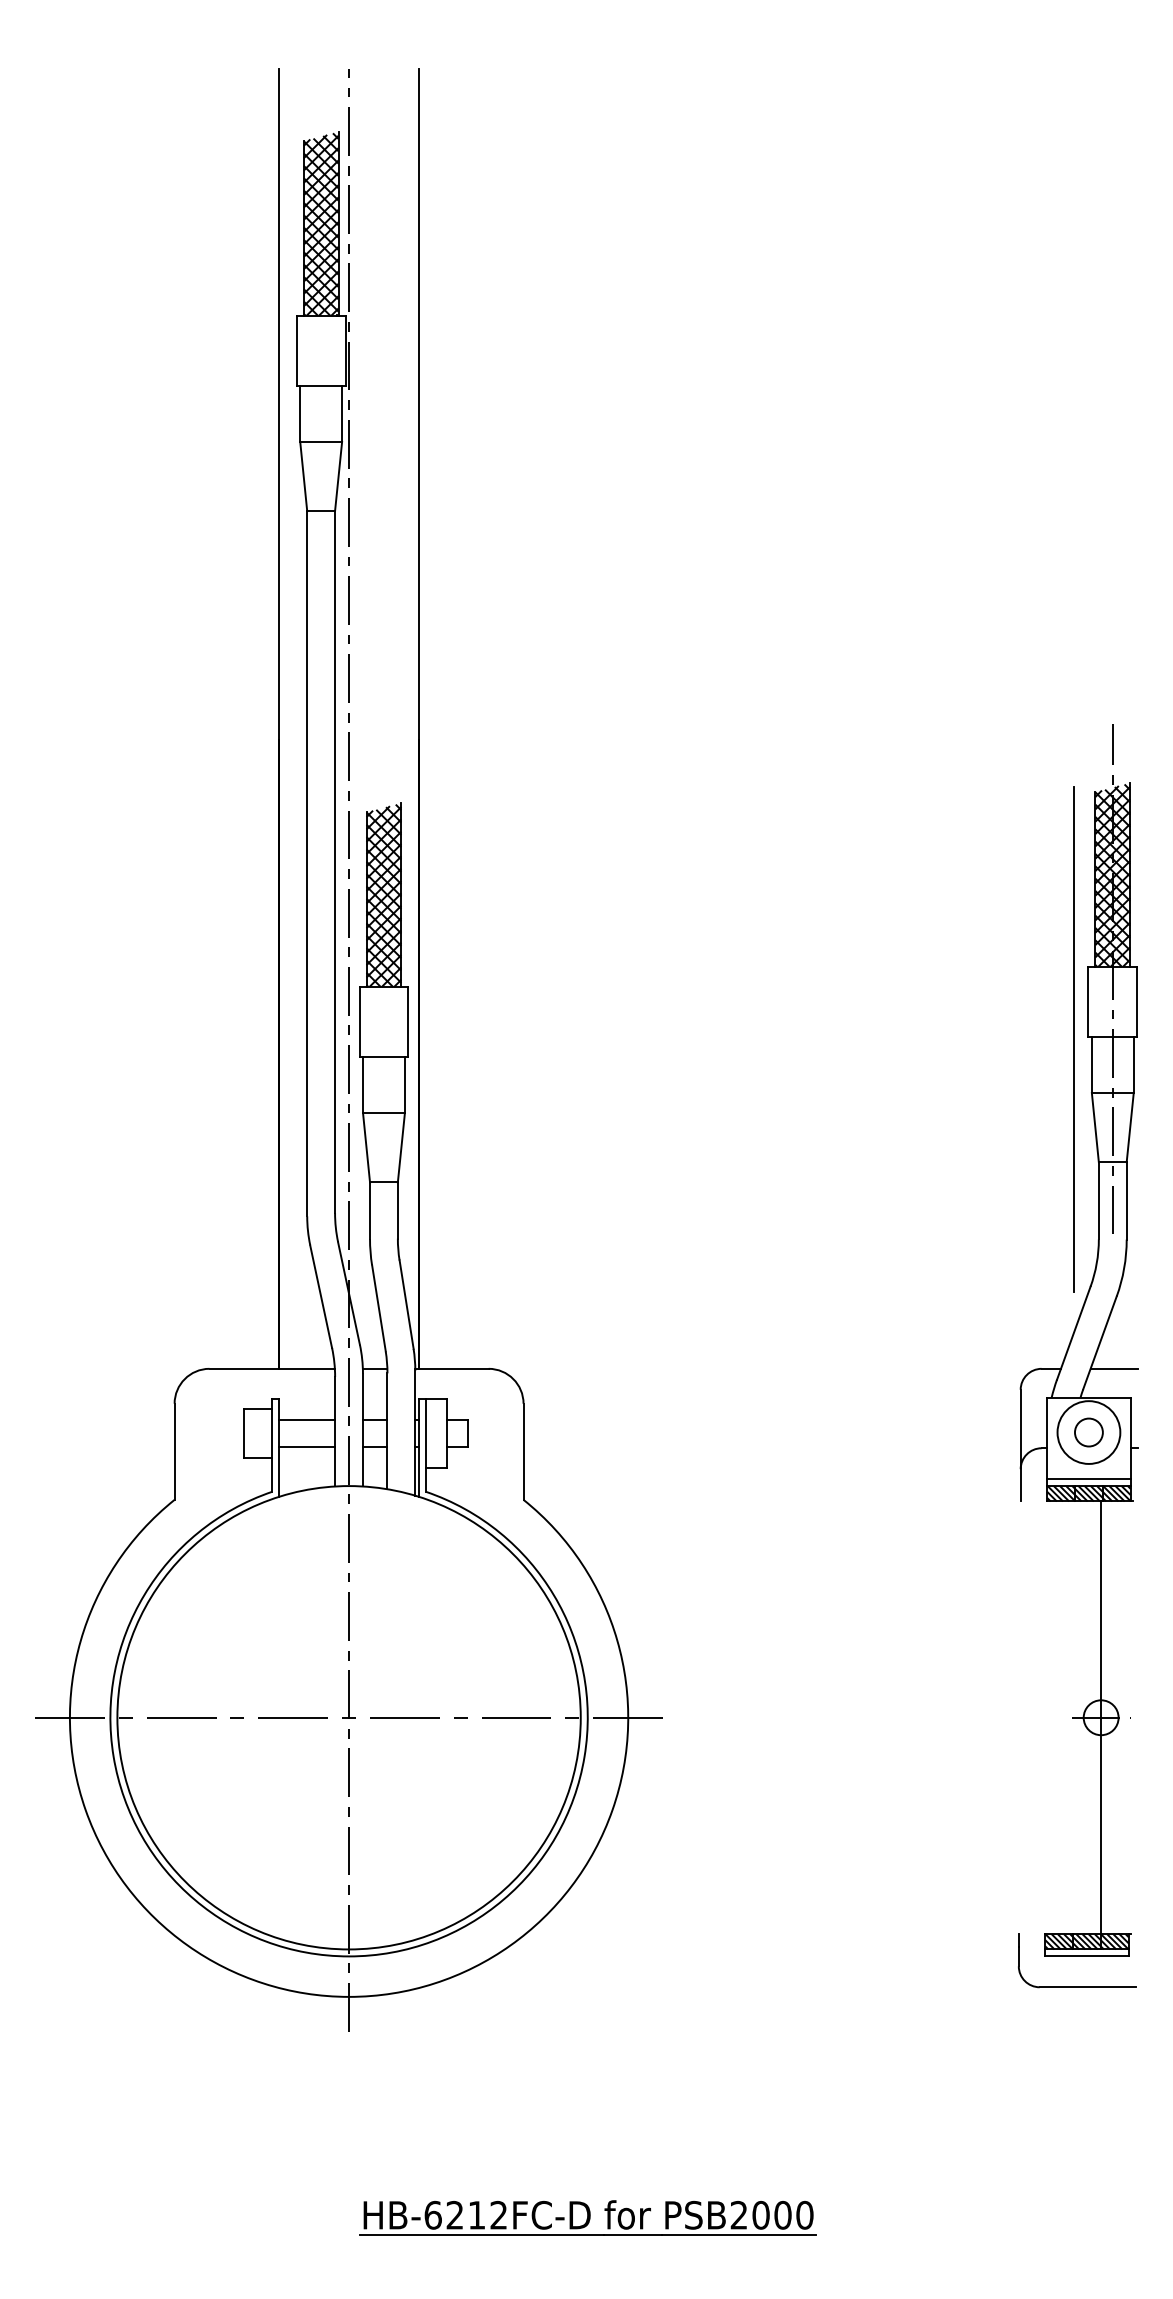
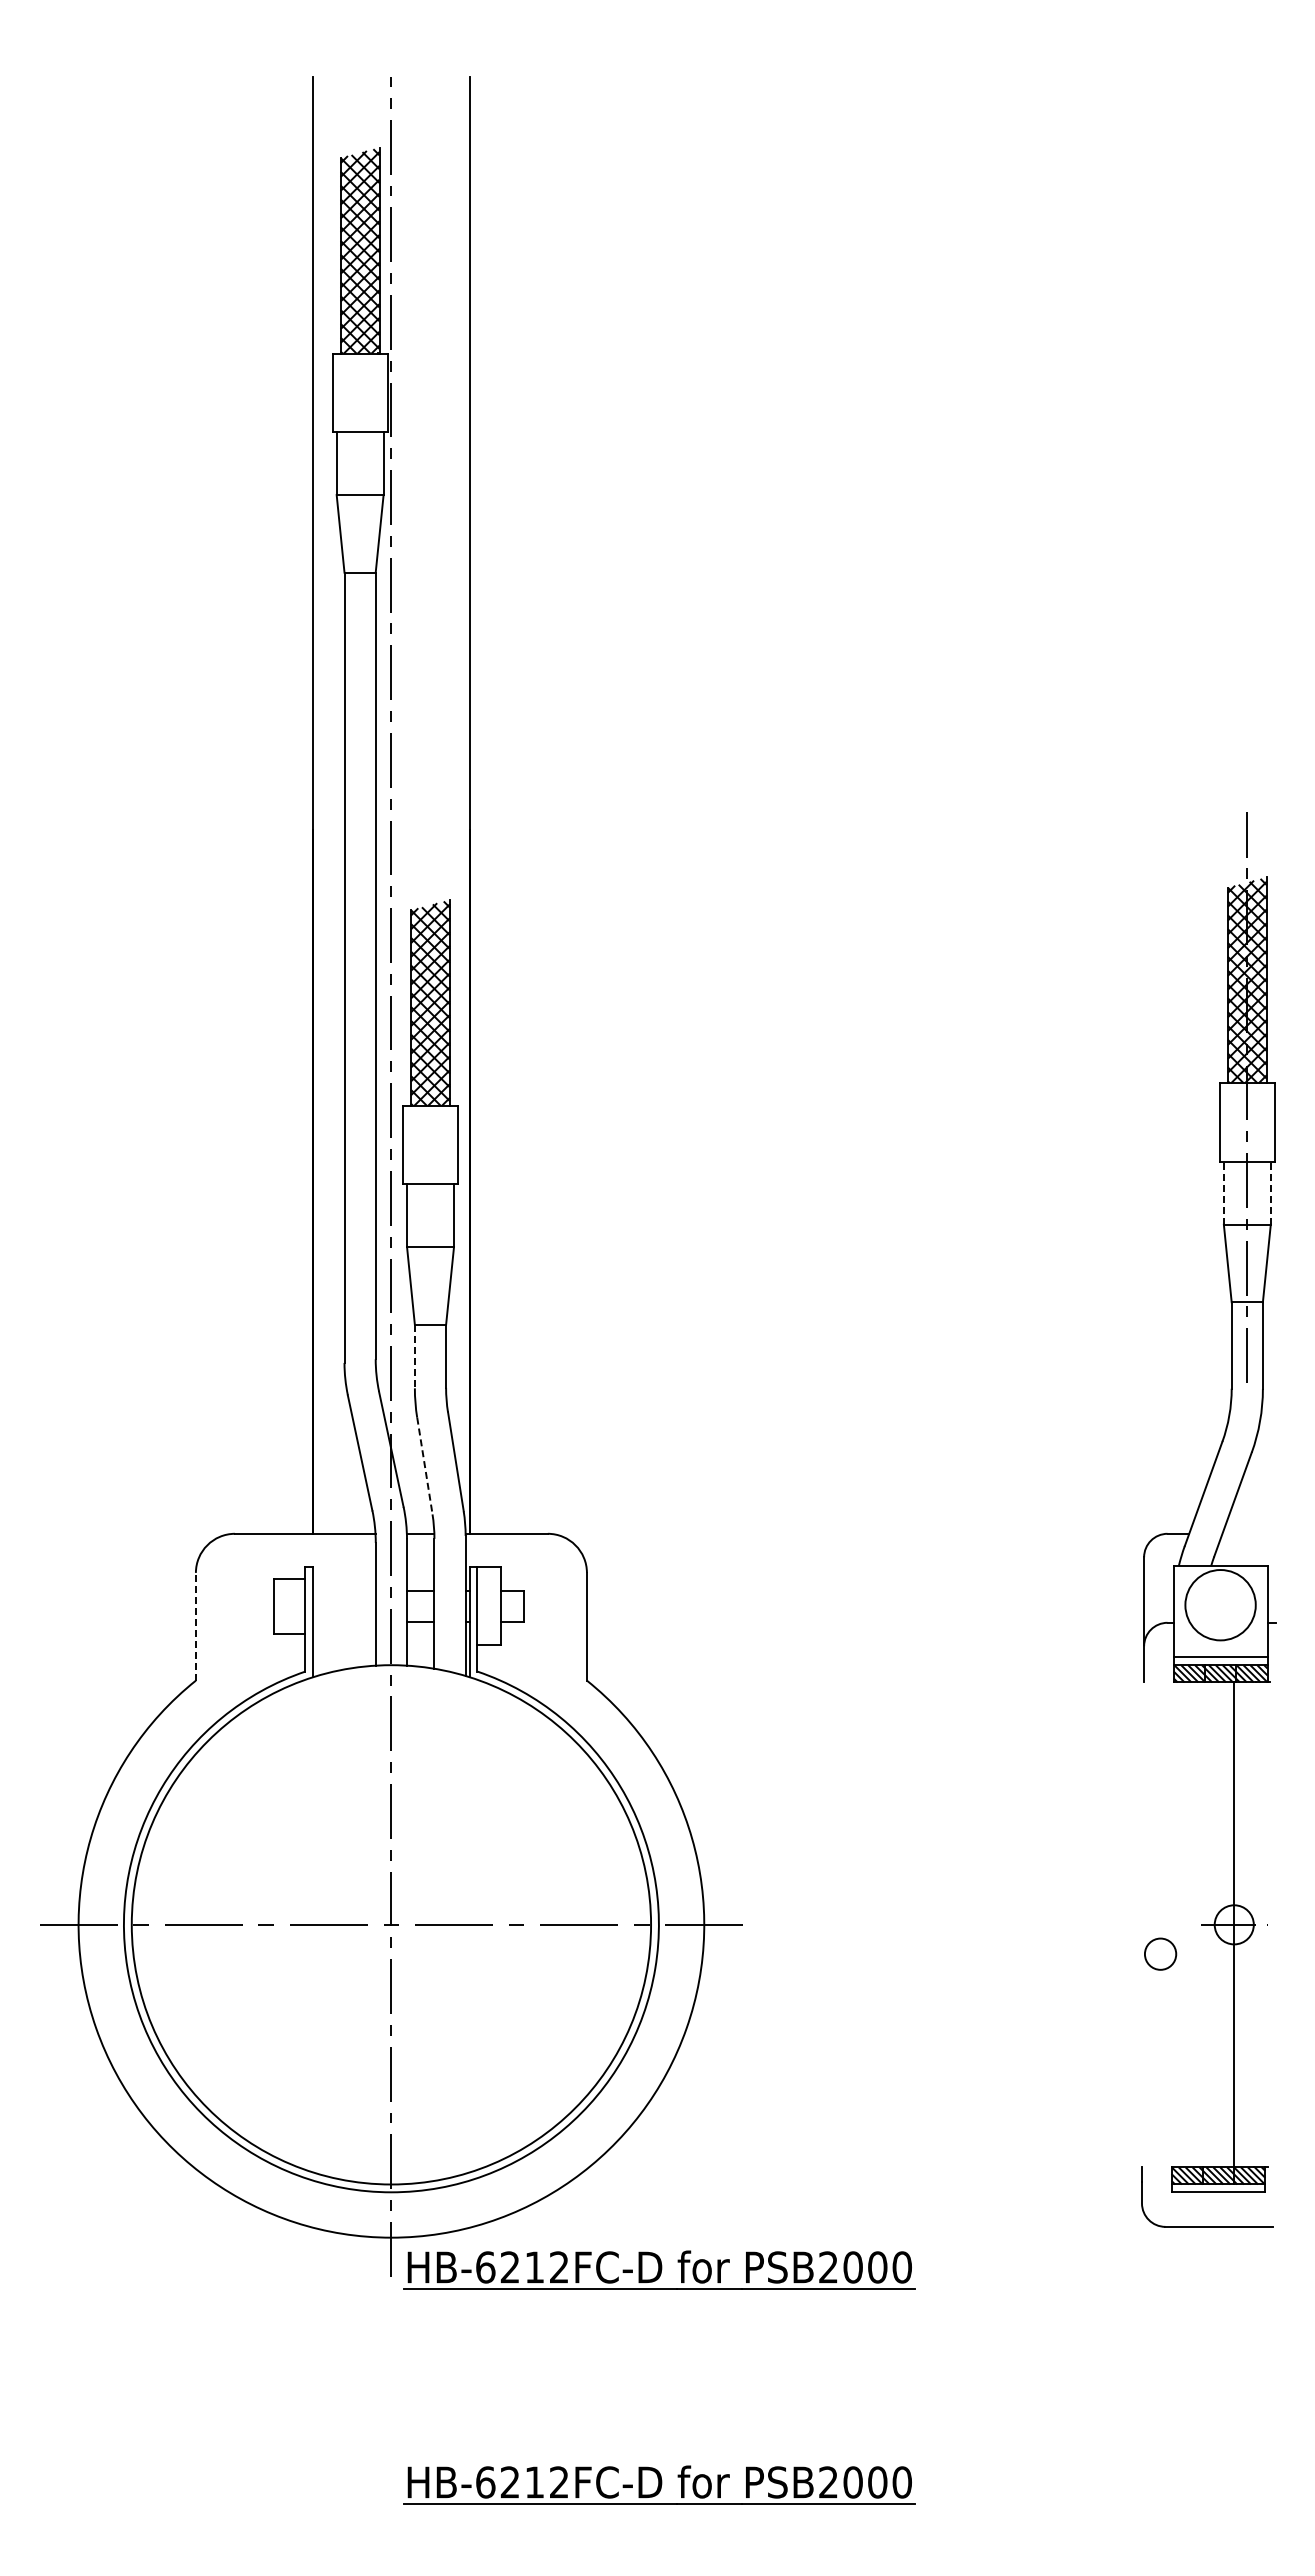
line: (1074, 1039) -> (1204, 1164), removed
line: (1091, 1065) -> (1223, 1193), solid -> dashed
line: (1133, 1065) -> (1270, 1193), solid -> dashed
line: (369, 1210) -> (414, 1356), solid -> dashed
line: (378, 1308) -> (424, 1466), solid -> dashed
line: (1113, 1368) -> (1248, 1533), removed
line: (307, 1419) -> (344, 1590), removed
circle: (1088, 1431) -> (1160, 1953), moved
line: (307, 1447) -> (344, 1621), removed
line: (174, 1451) -> (195, 1626), solid -> dashed
part: (588, 2025) -> (659, 2269), added

